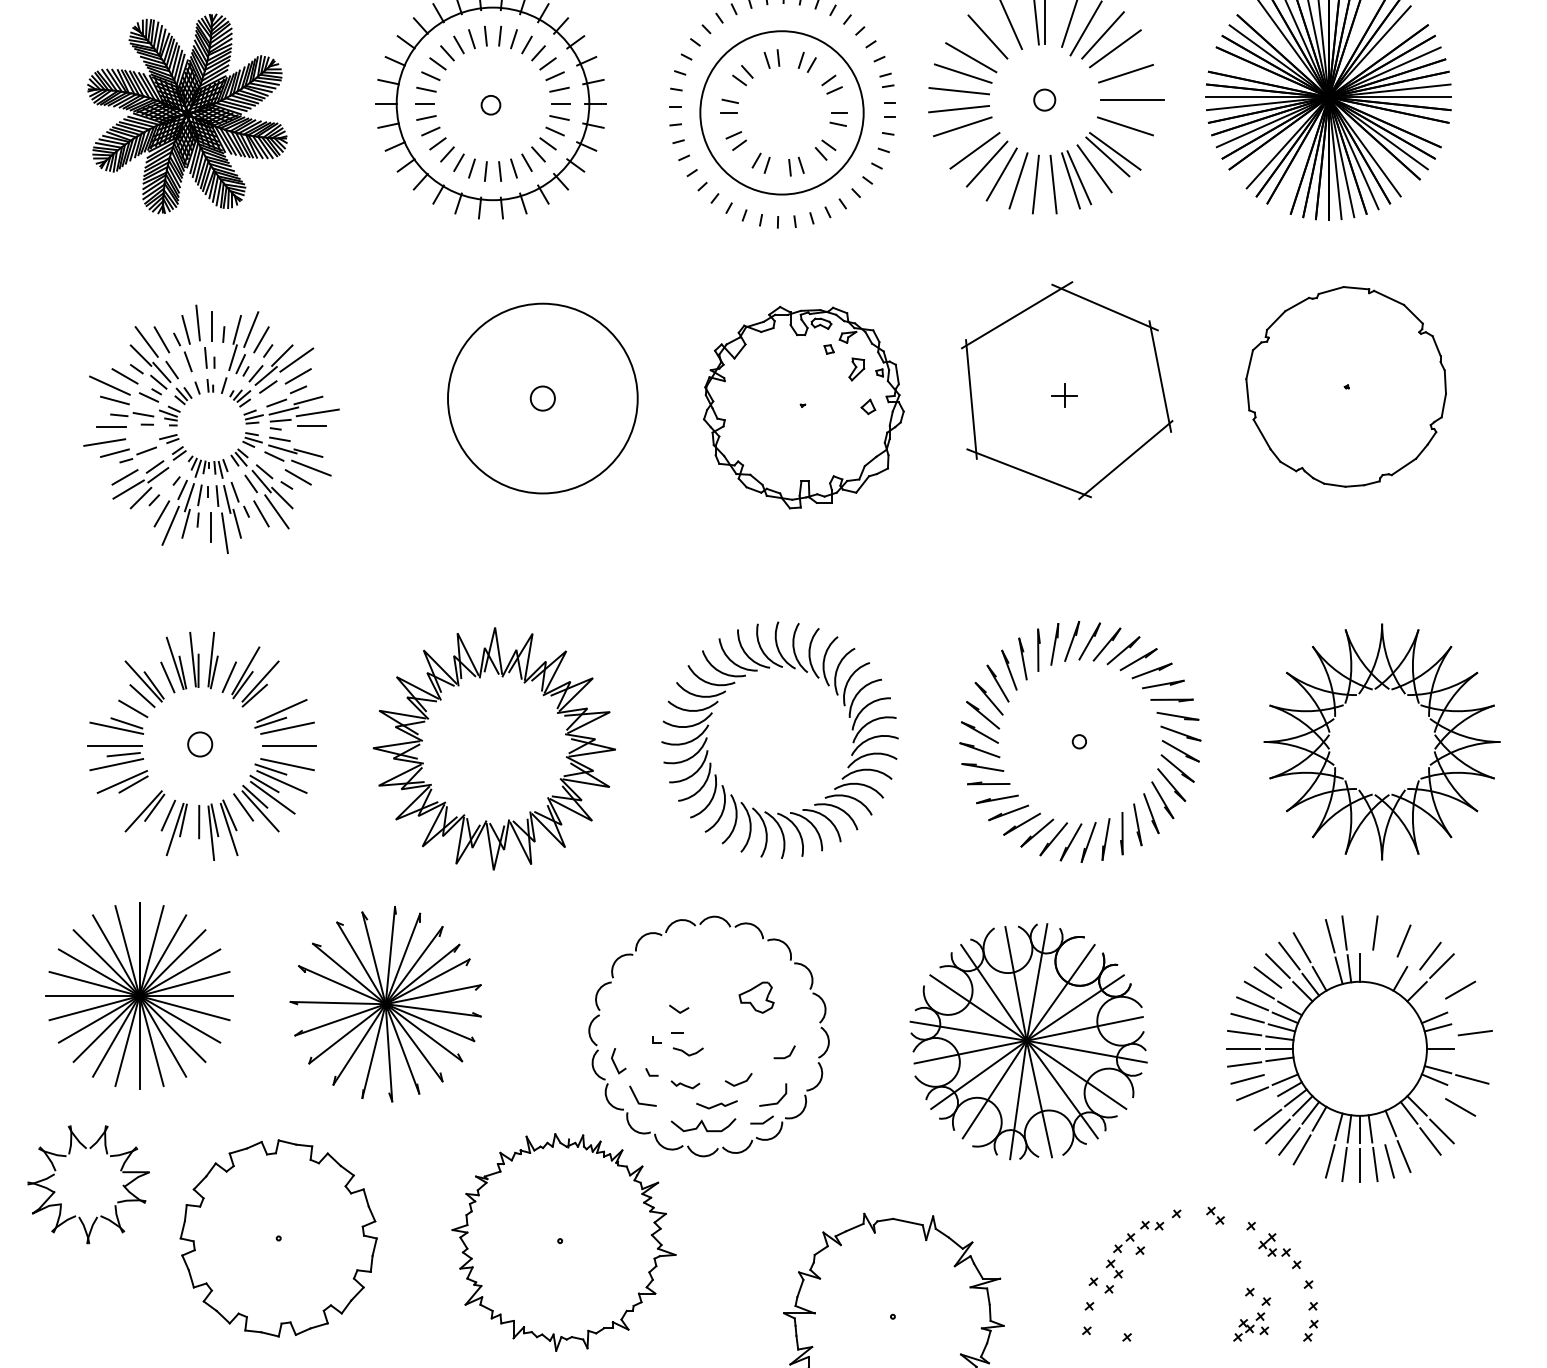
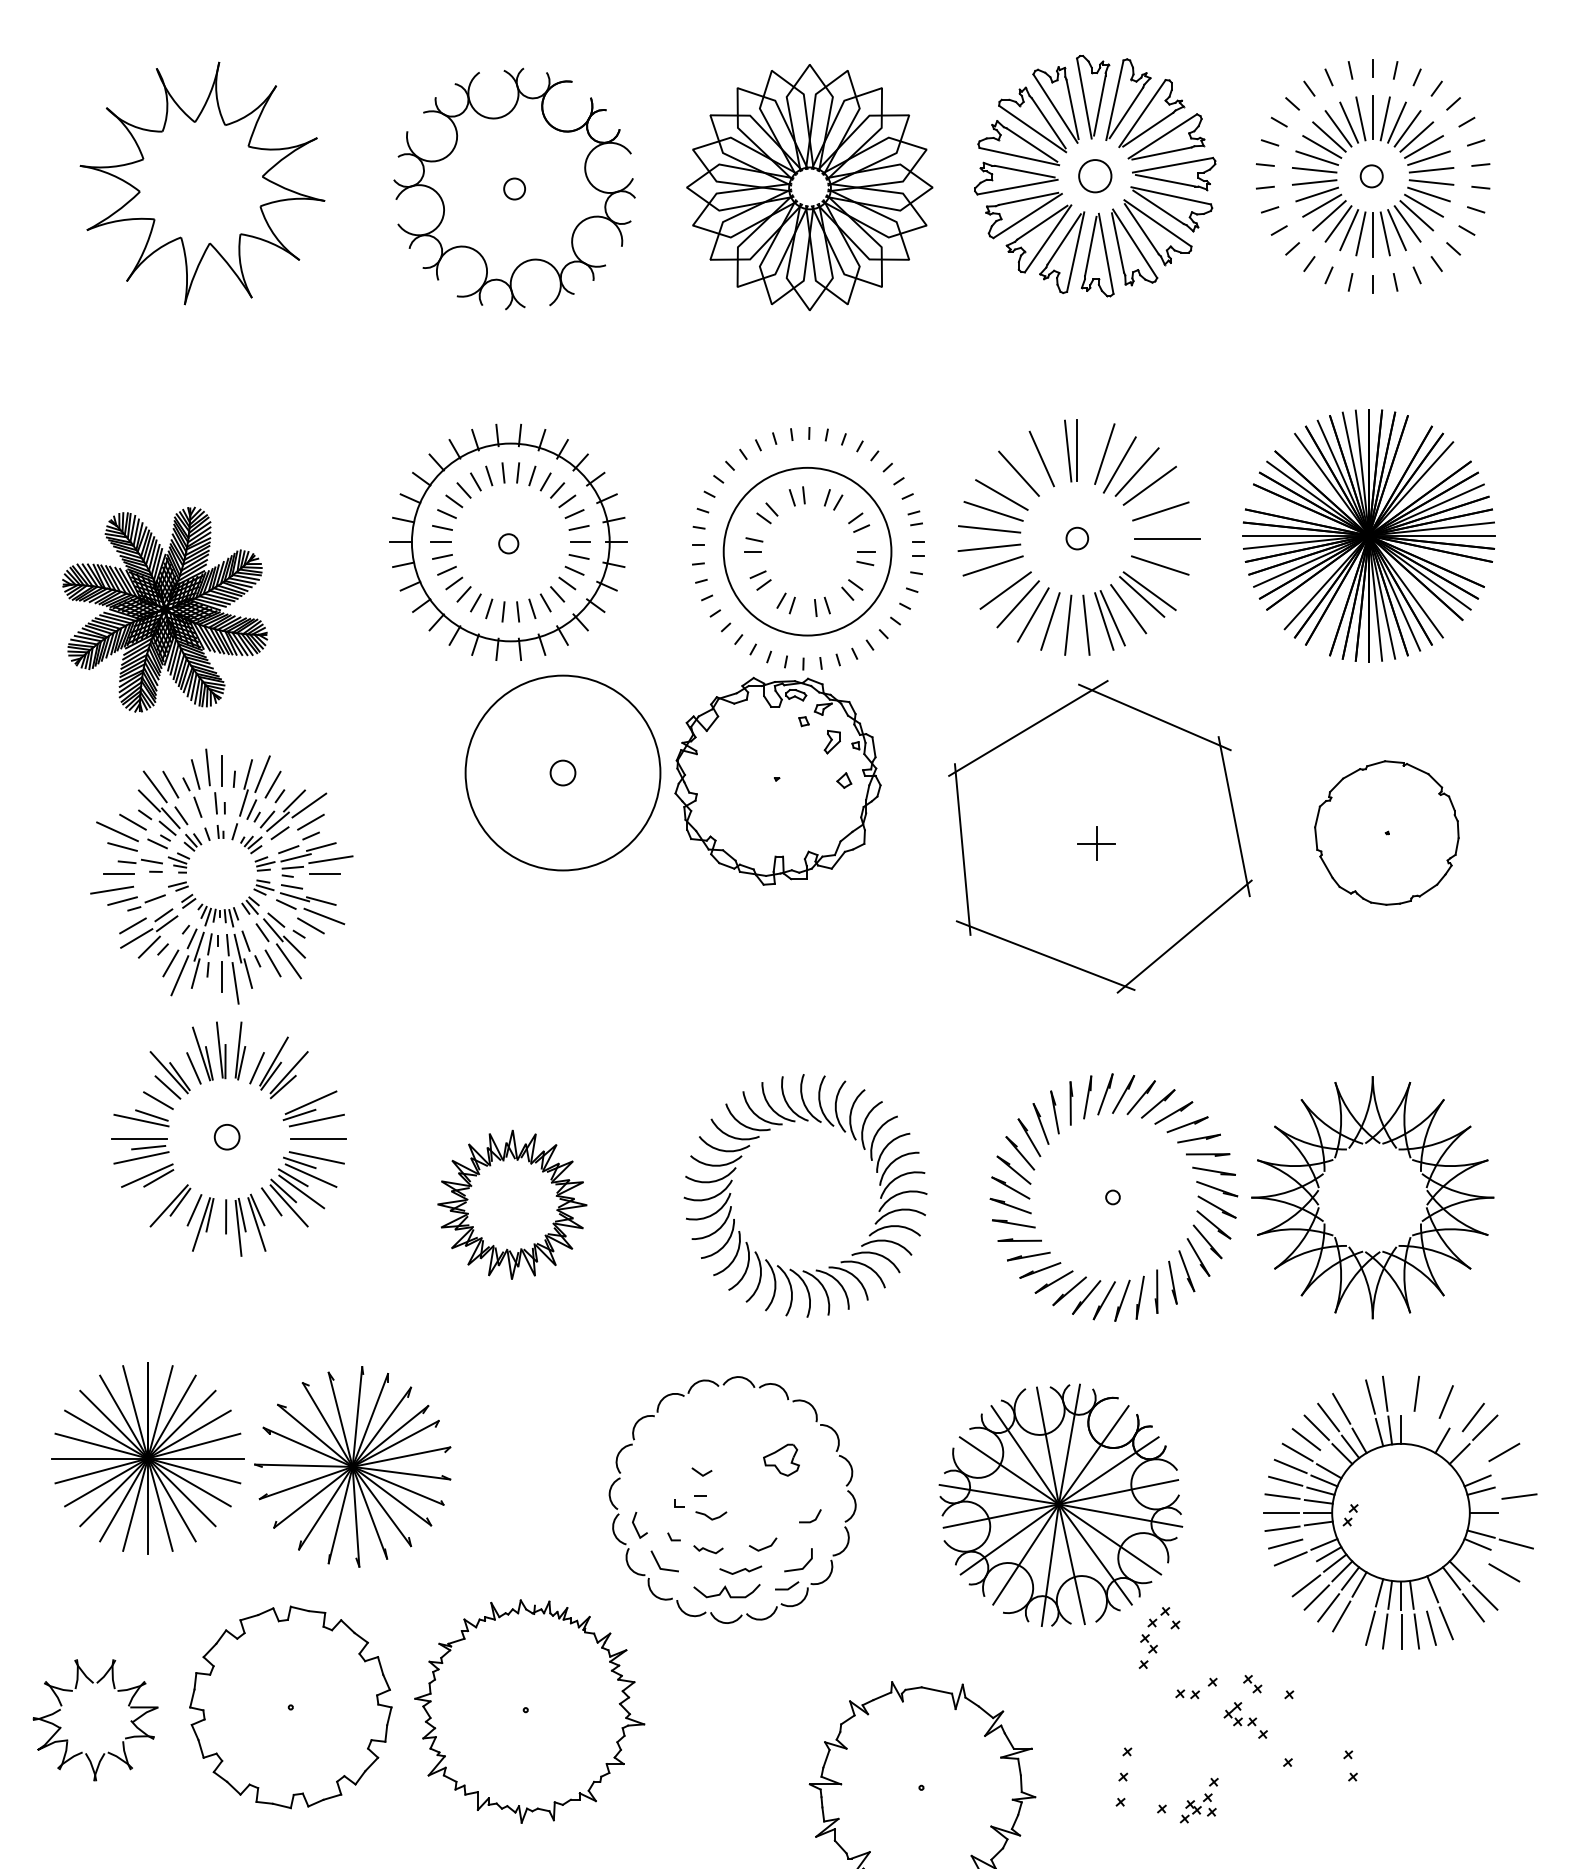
part: (187, 113) -> (165, 609), moved
part: (1345, 386) -> (1386, 832), size x0.7
part: (1067, 390) -> (1100, 836), size x1.4
part: (542, 398) -> (562, 772), moved
part: (803, 406) -> (777, 780), moved
part: (1381, 741) -> (1372, 1197), moved
part: (201, 745) -> (228, 1138), moved
part: (494, 748) -> (512, 1204), size x0.6
part: (385, 1003) -> (352, 1466), moved
part: (62, 1204) -> (68, 1740), moved
part: (563, 1242) -> (529, 1711), moved
part: (1279, 1251) -> (1245, 1720), moved
part: (1122, 1270) -> (1157, 1645), moved
part: (1251, 1319) -> (1198, 1800), moved
part: (1310, 1331) -> (1350, 1515), moved

